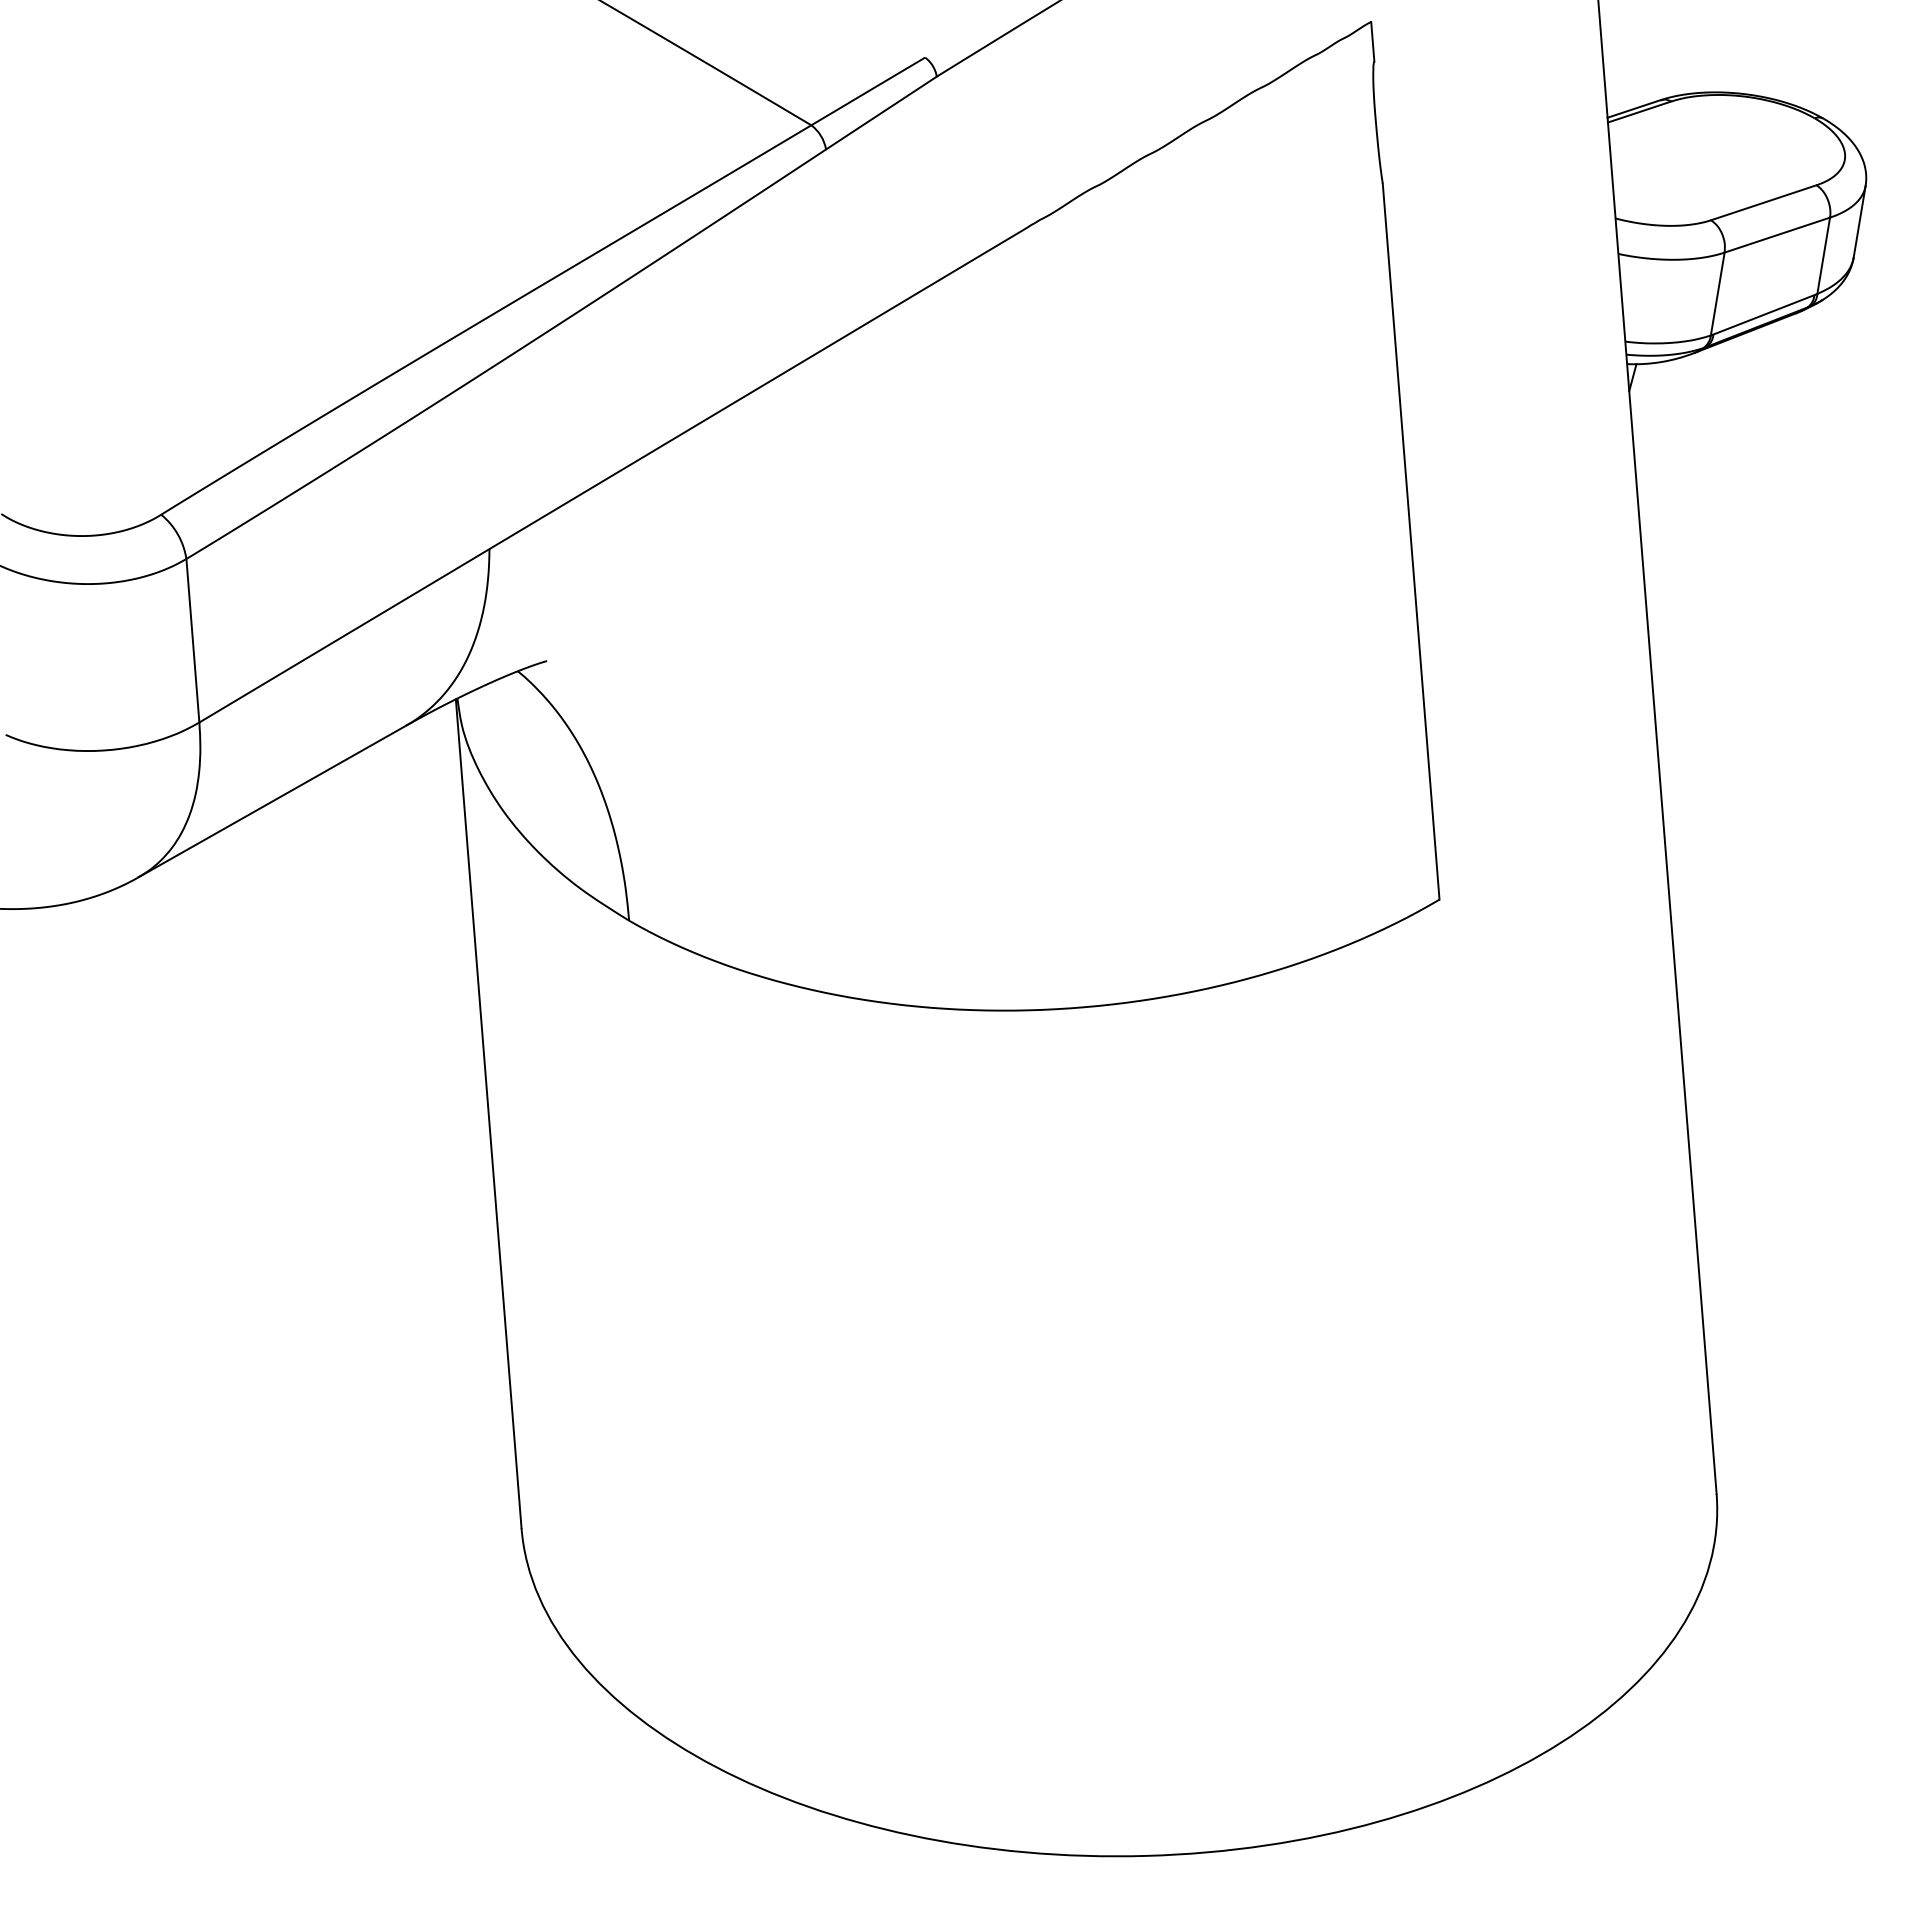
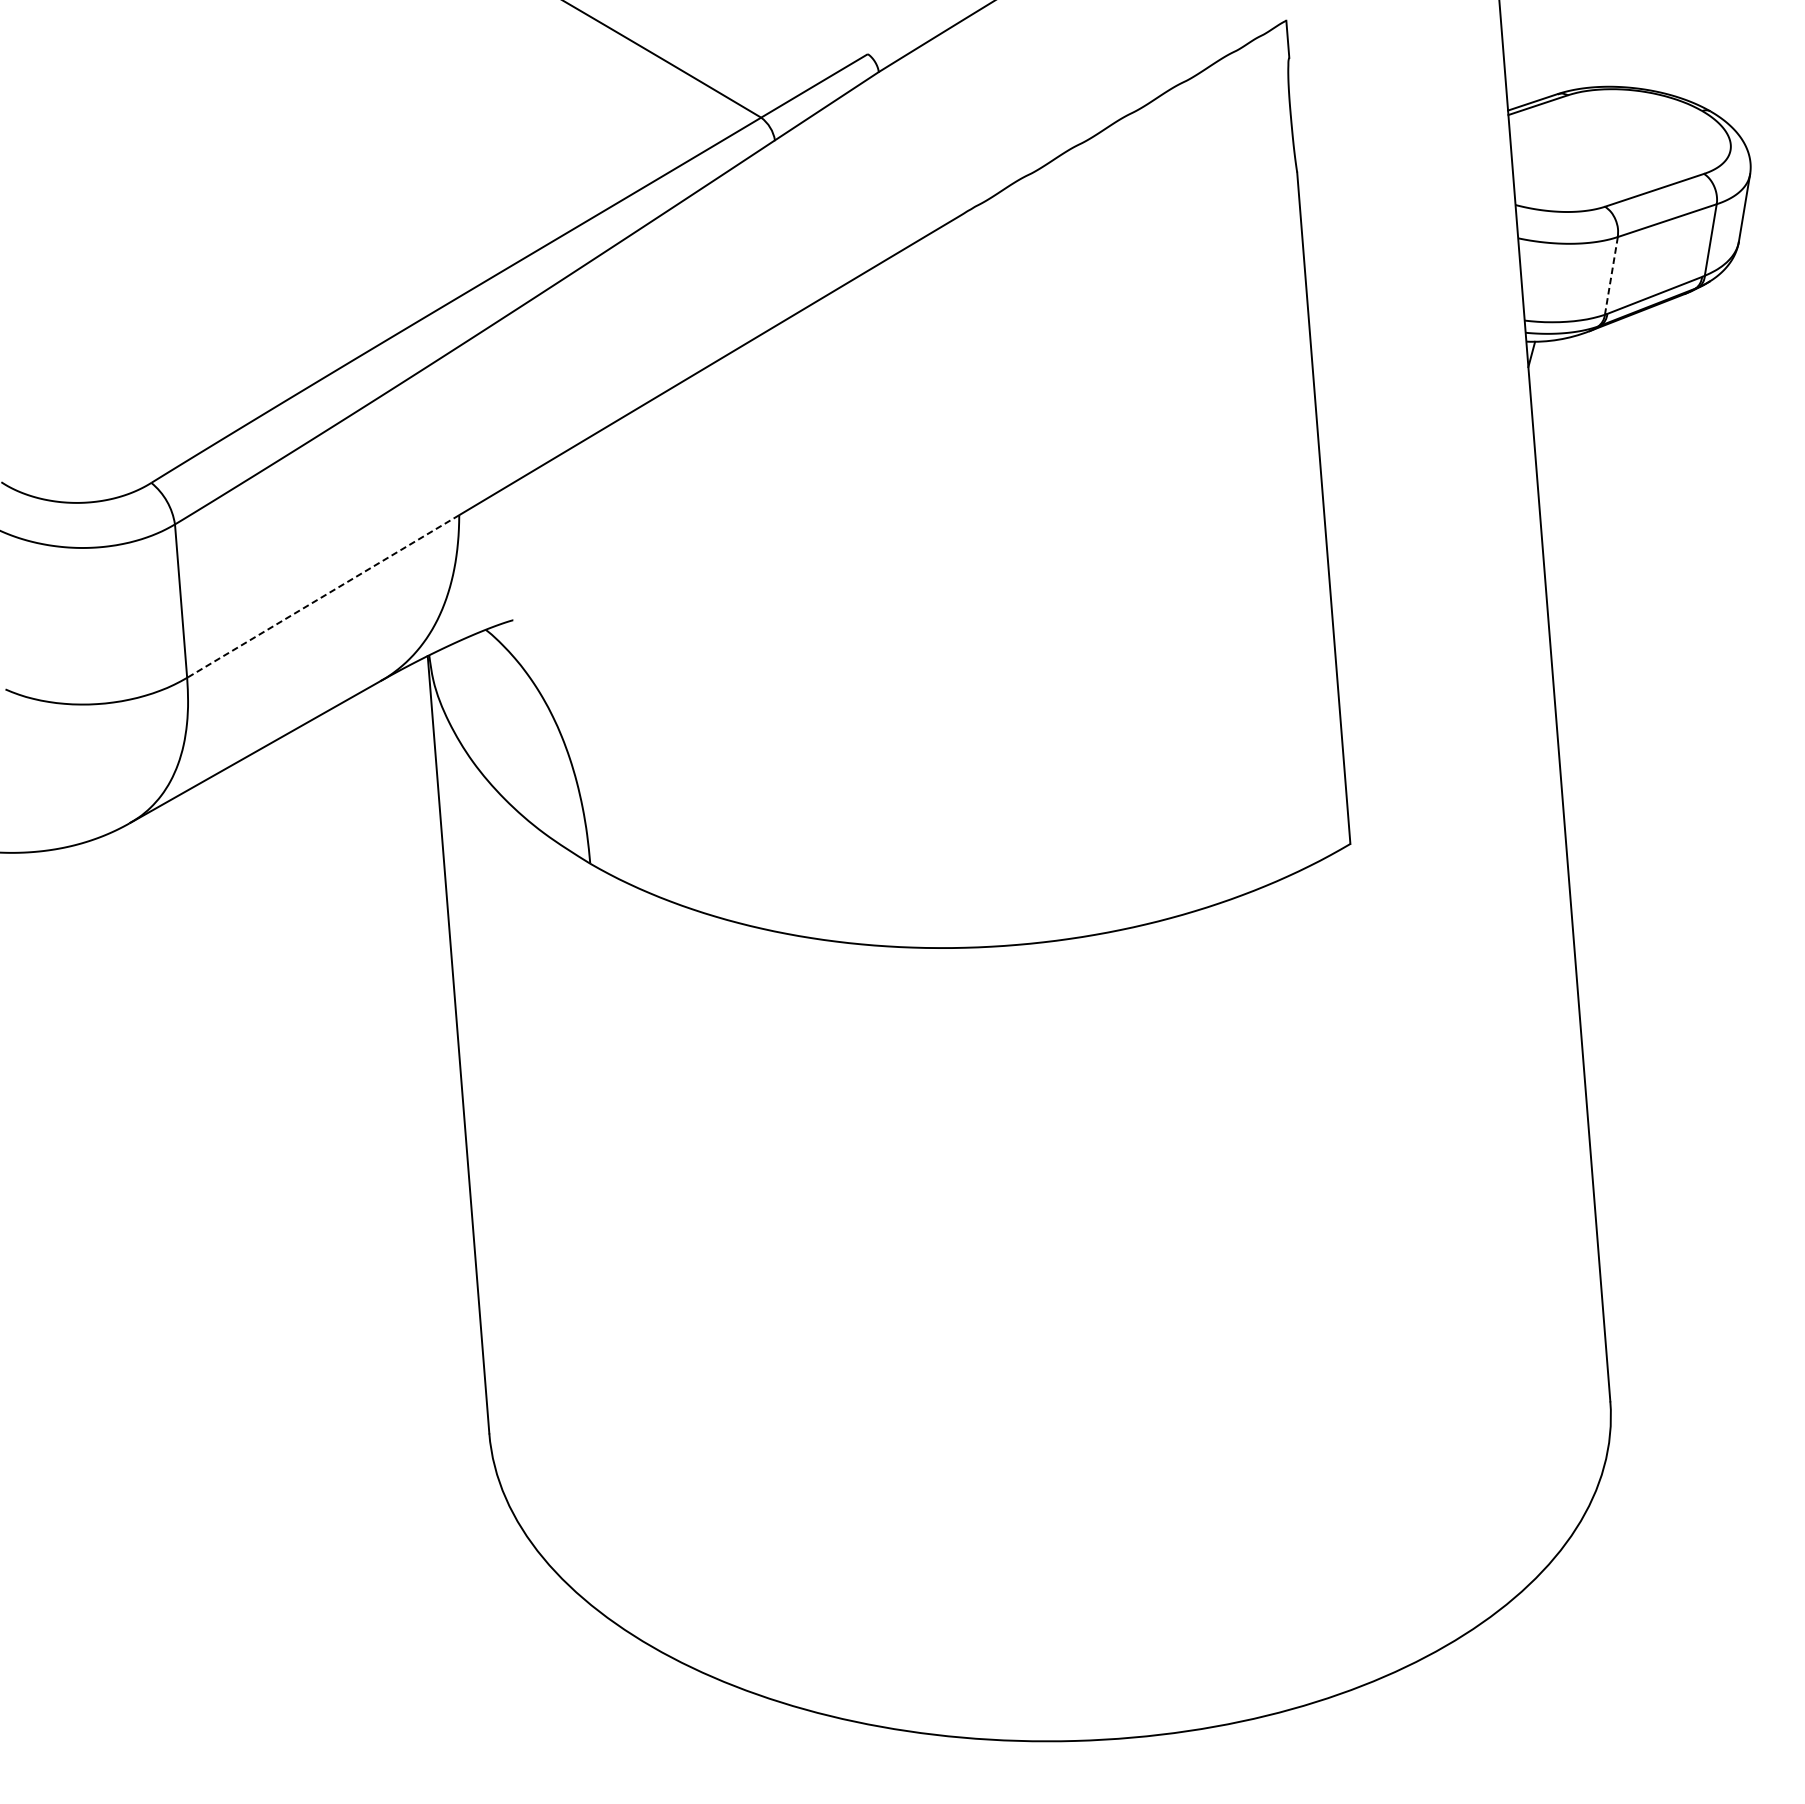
line: (1717, 293) -> (1611, 275), solid -> dashed
line: (344, 635) -> (323, 596), solid -> dashed

